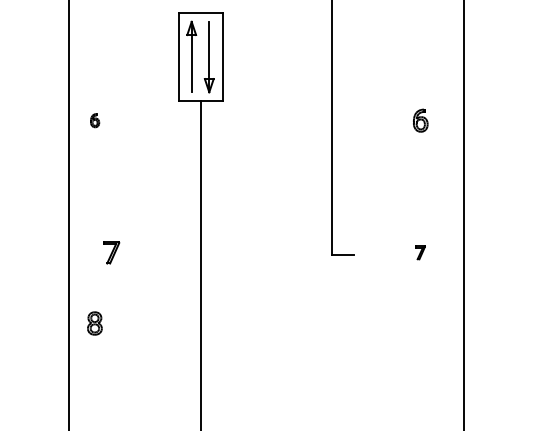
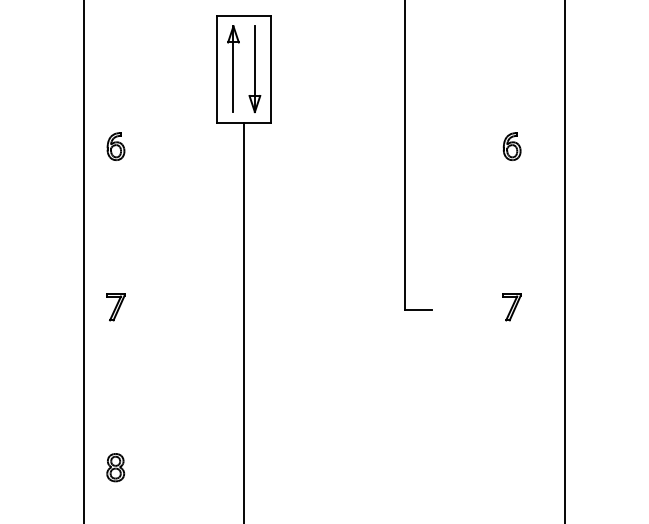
part: (94, 120) -> (115, 146), size x1.67
part: (111, 252) -> (115, 307), moved
part: (420, 252) -> (511, 307), size x1.67
part: (94, 323) -> (115, 467), moved

